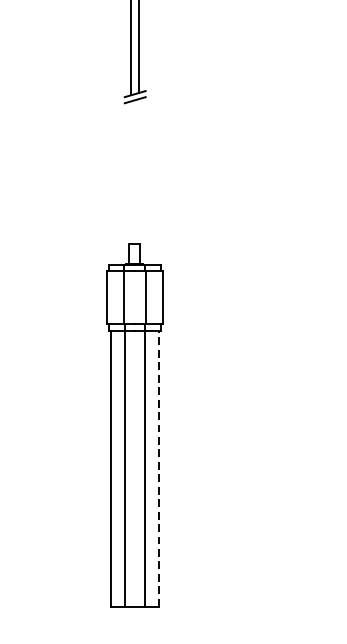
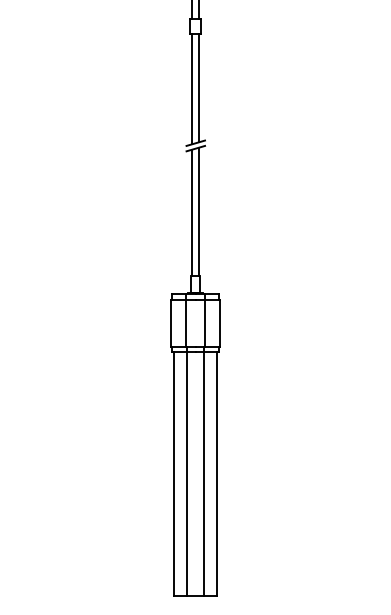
line: (139, 171) -> (199, 211), added
line: (130, 172) -> (191, 212), added
line: (158, 467) -> (216, 473), dashed -> solid

